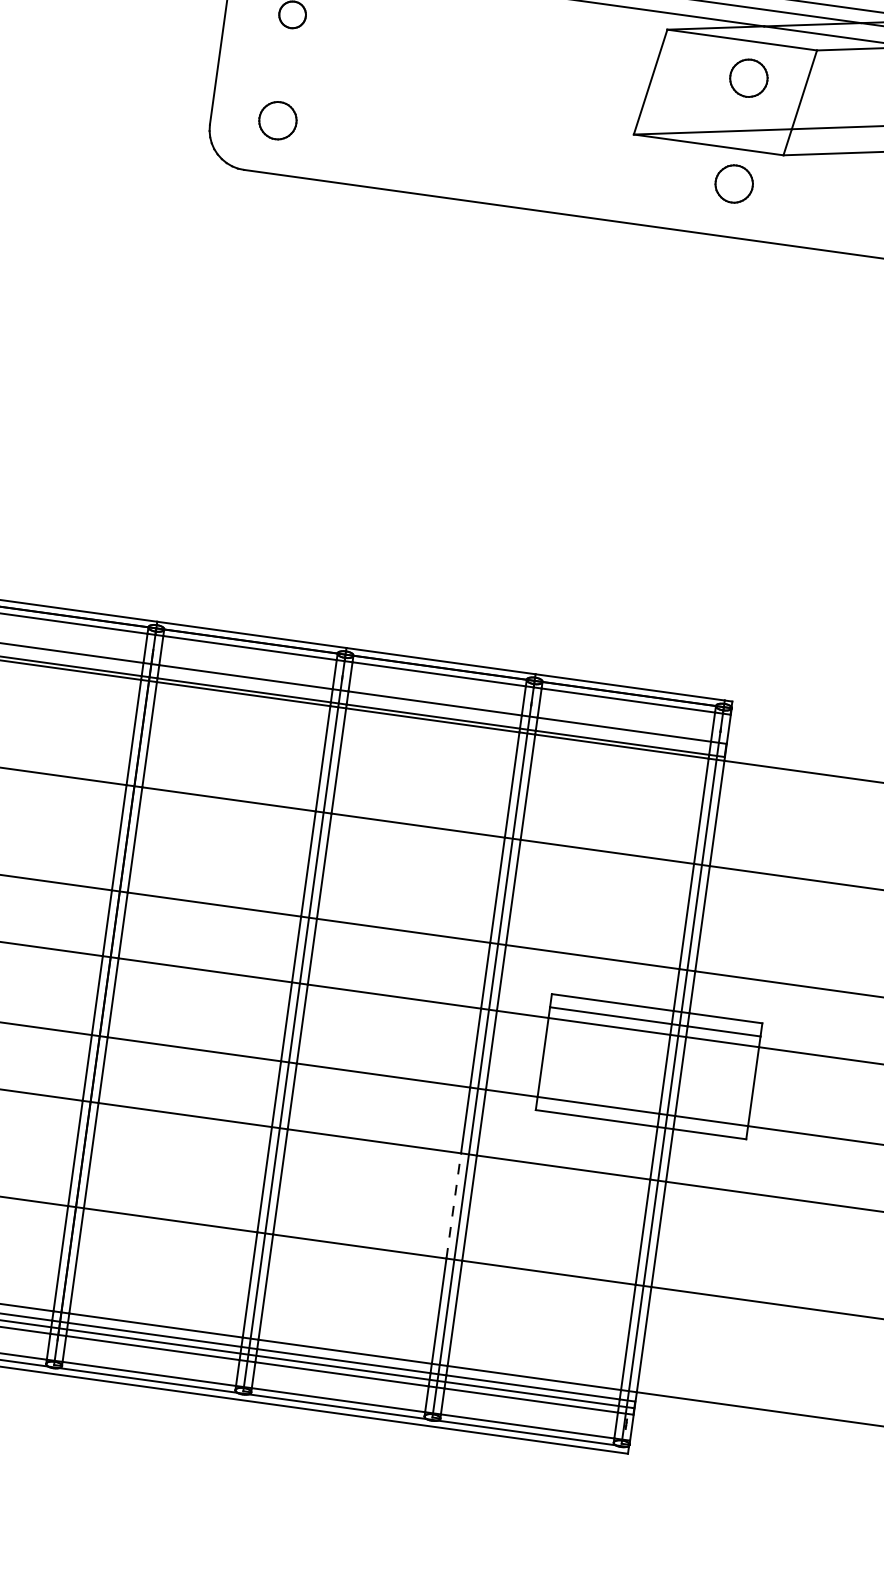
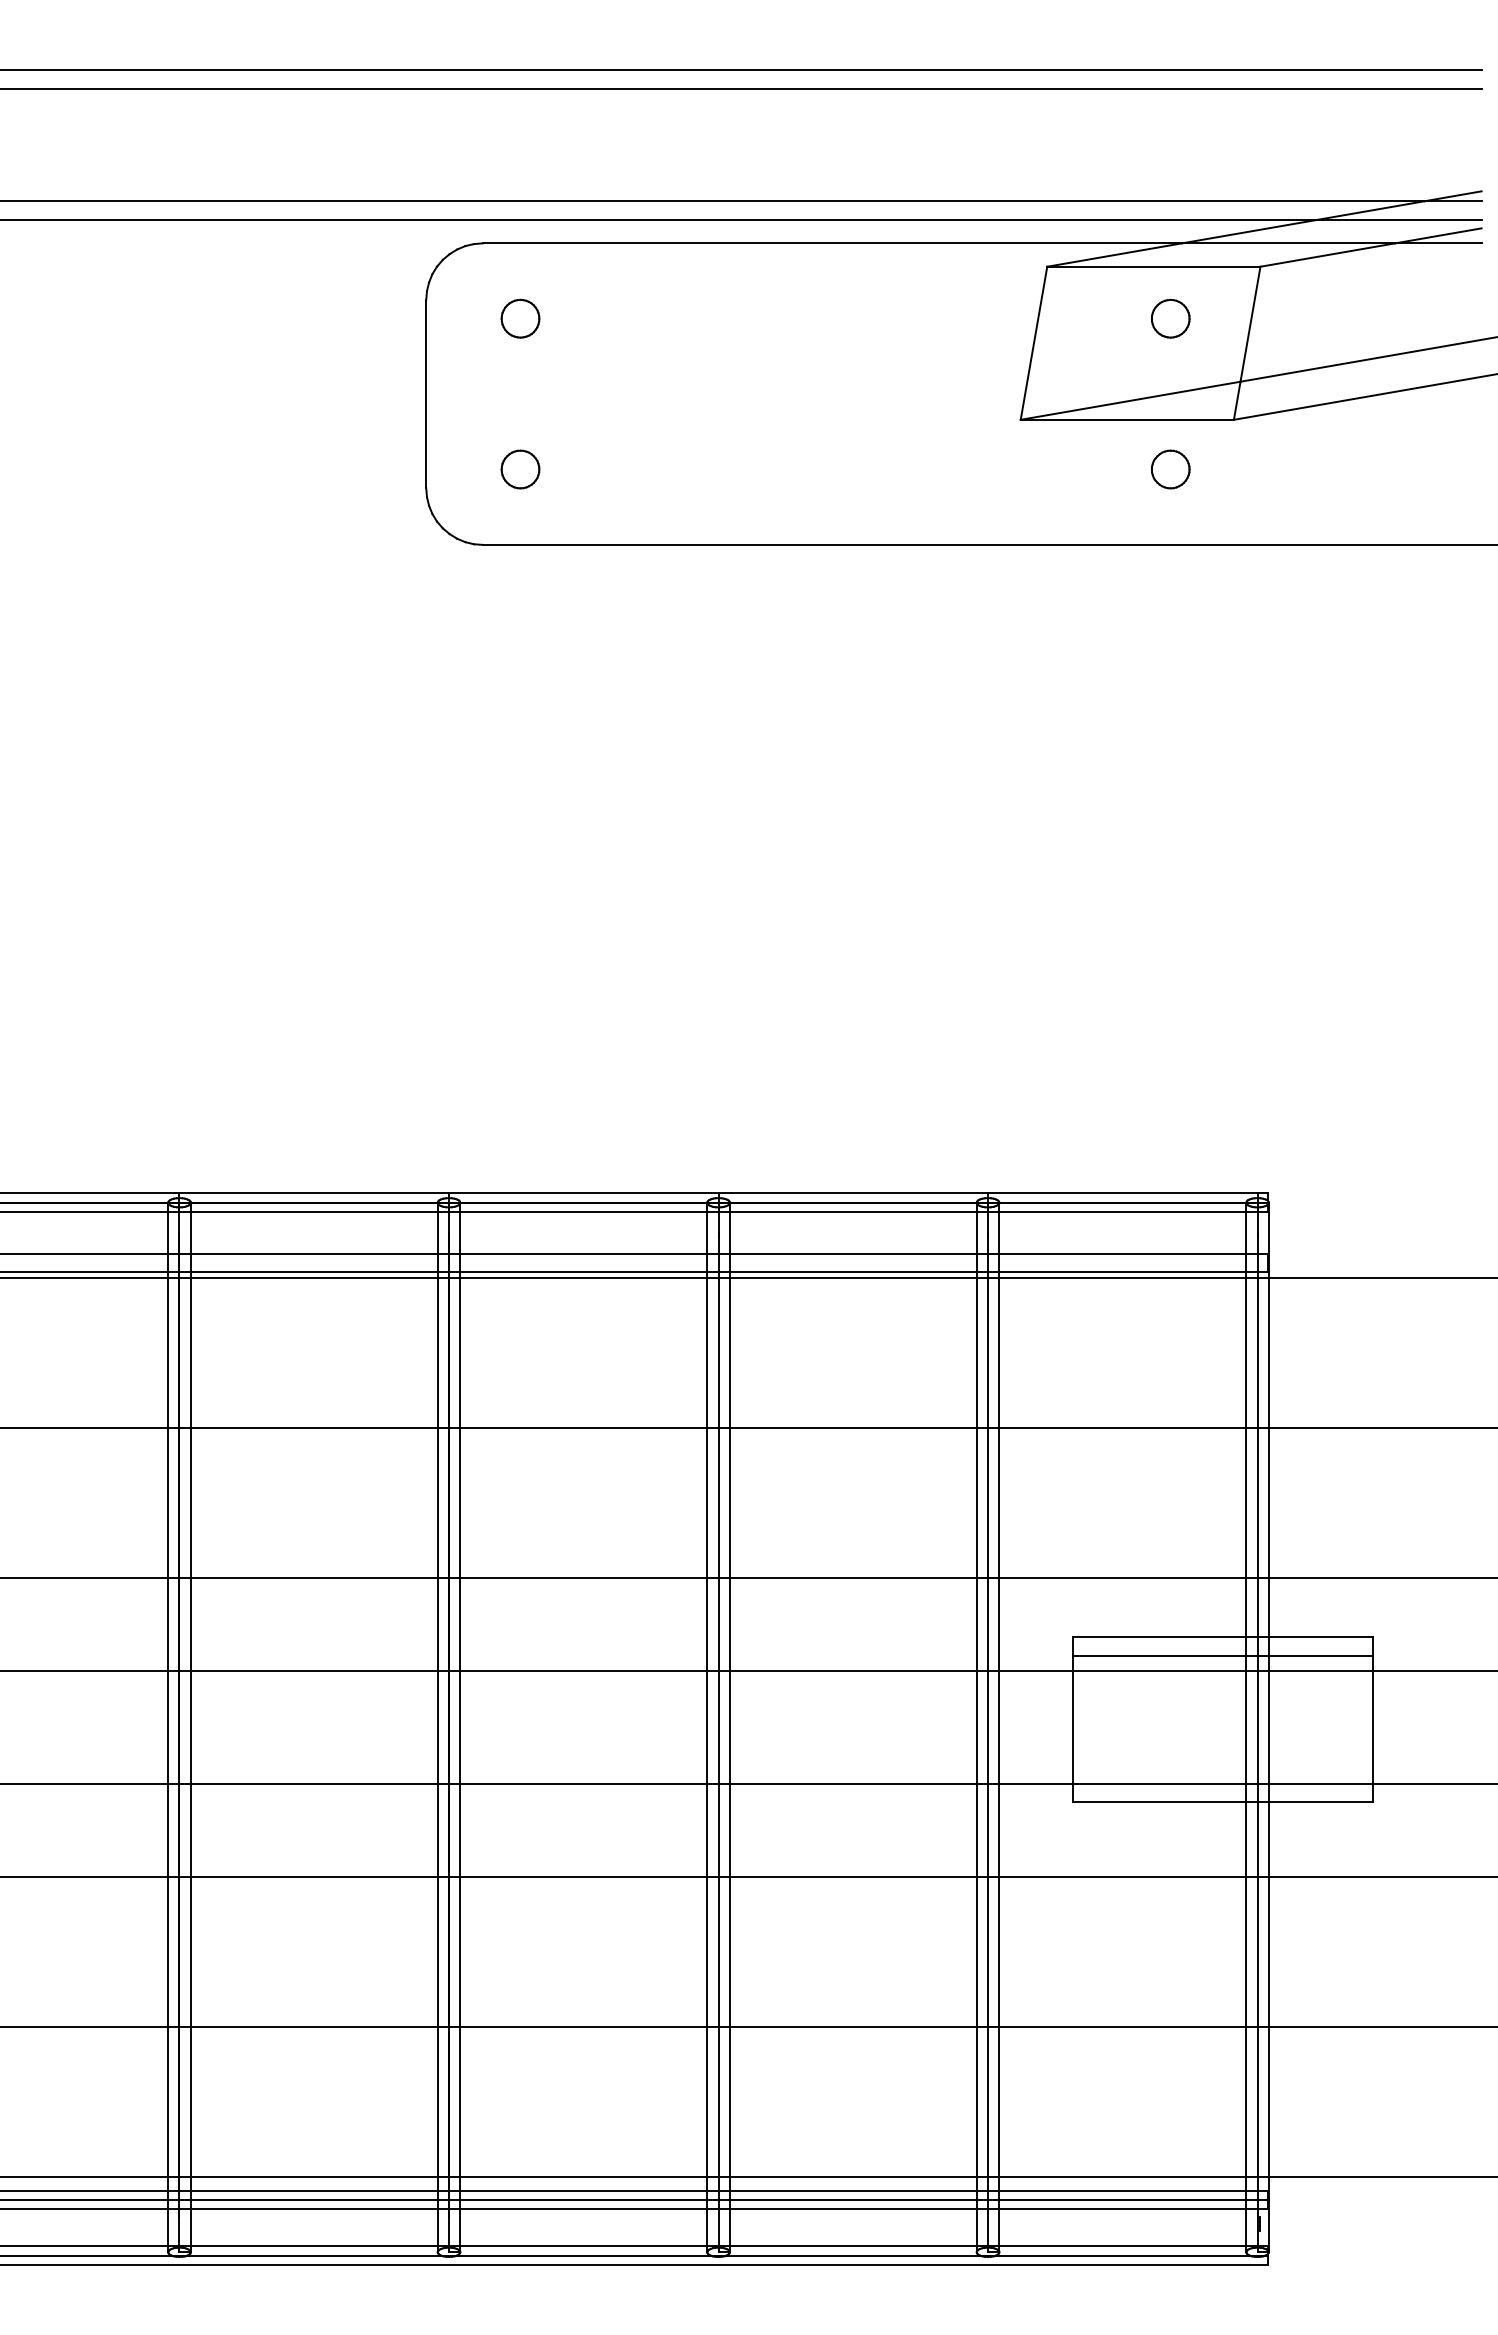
part: (748, 78) -> (1170, 318), size x0.71
part: (277, 120) -> (520, 469), size x0.71
part: (734, 183) -> (1170, 469), size x0.71
line: (453, 1205) -> (976, 1952), dashed -> solid

